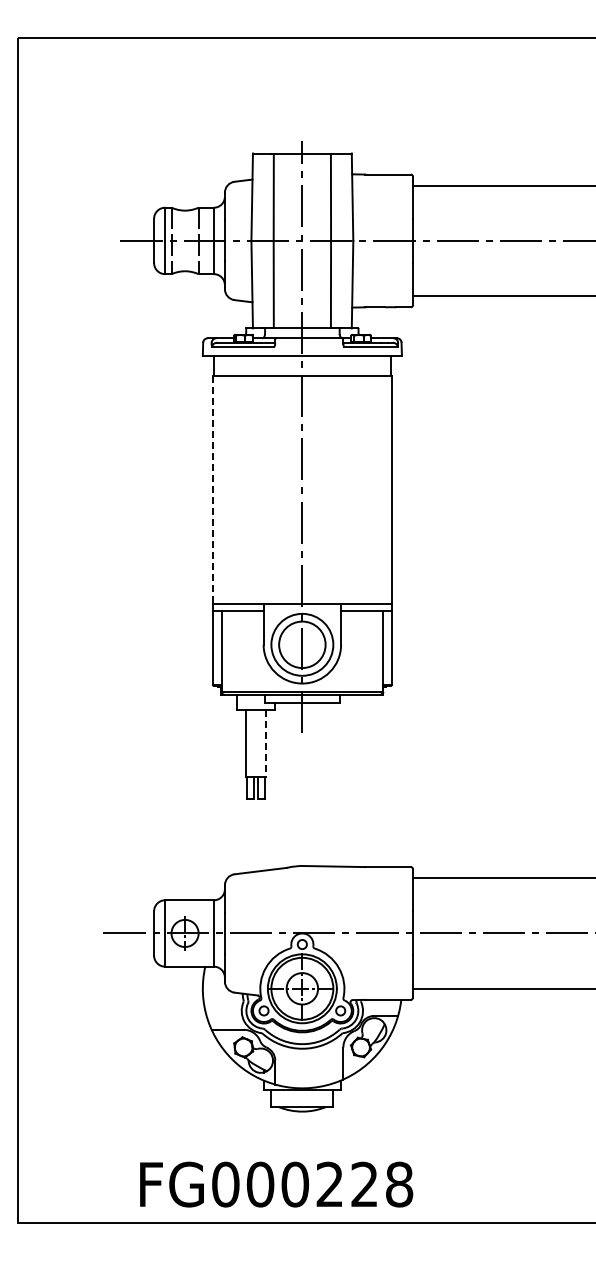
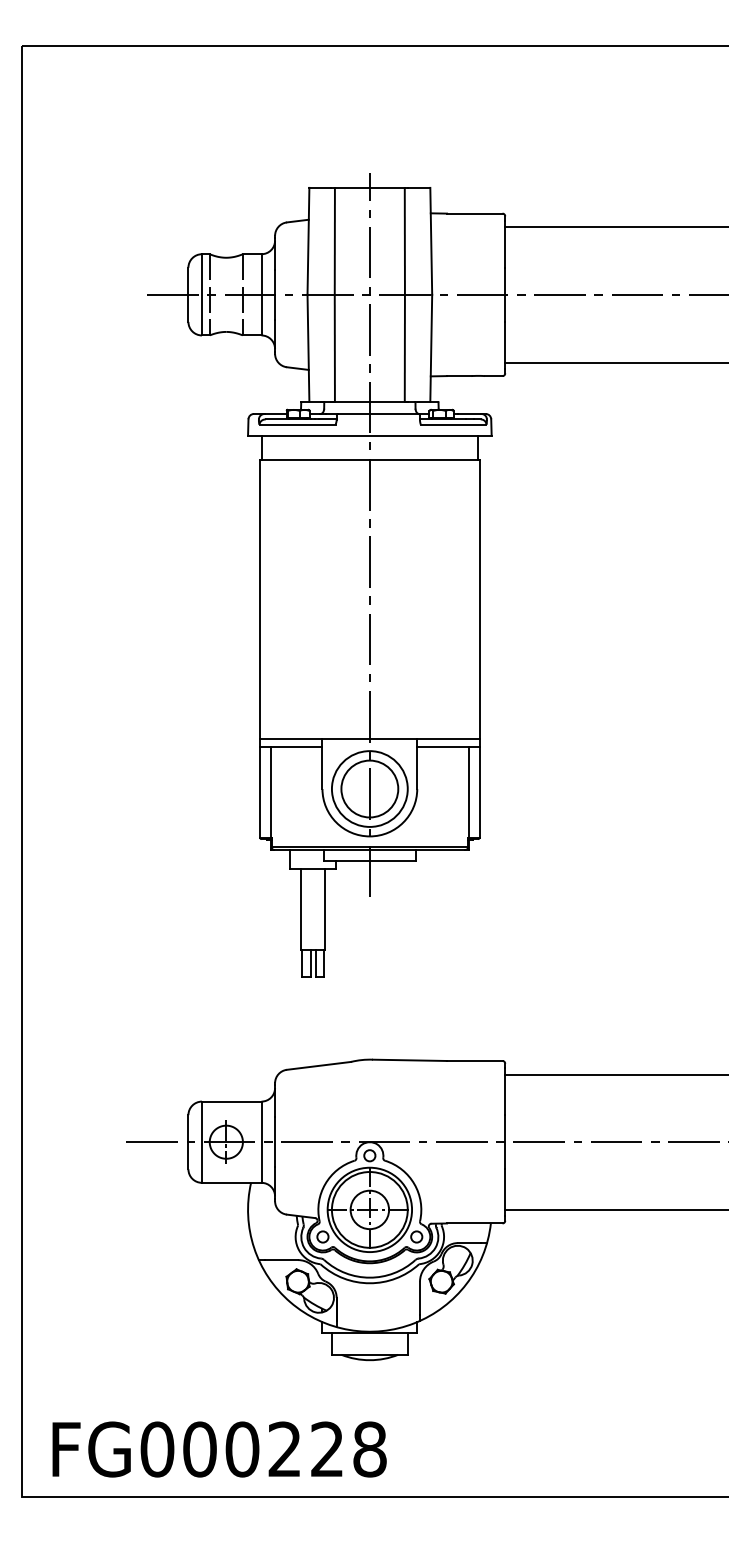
line: (212, 489) -> (259, 598), dashed -> solid
line: (266, 743) -> (325, 909), dashed -> solid
text: (276, 1184) -> (219, 1449), moved

